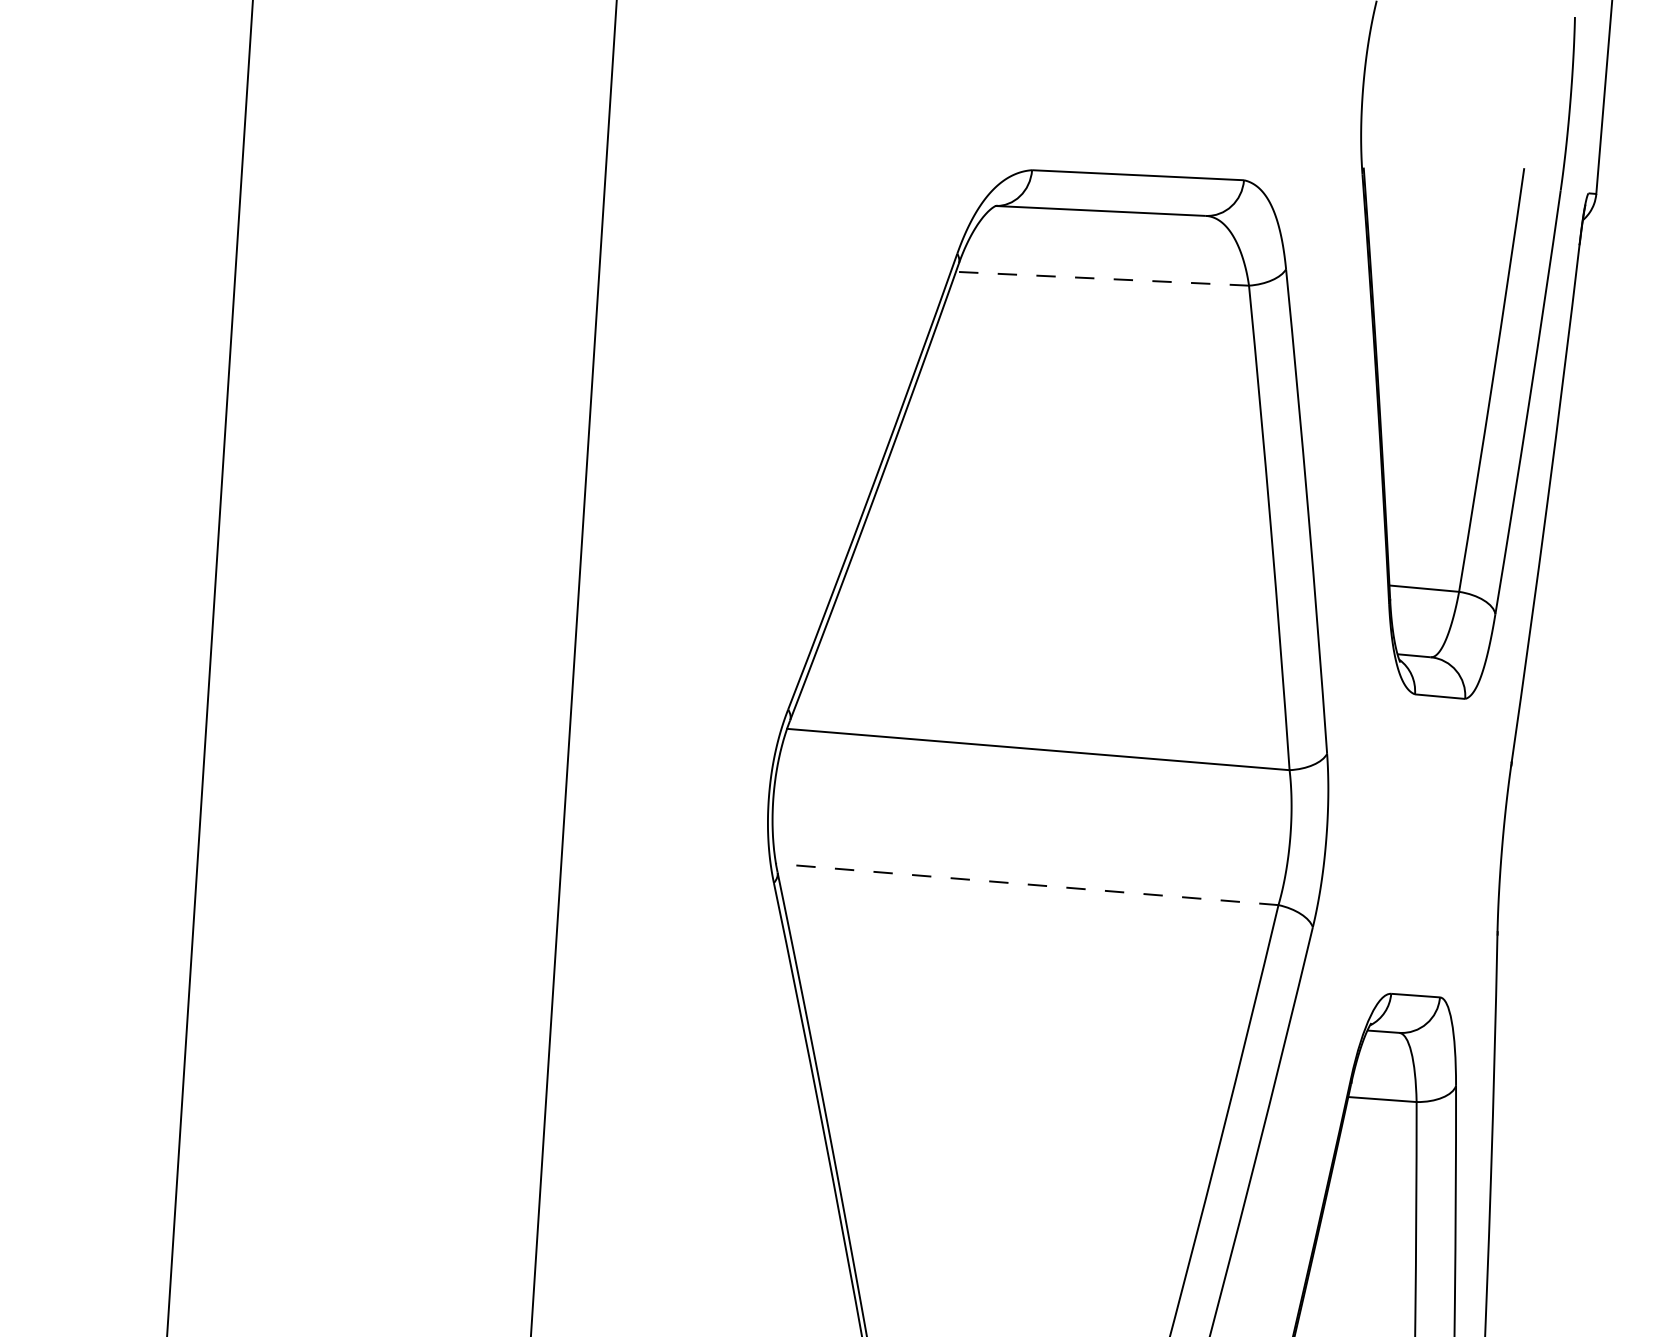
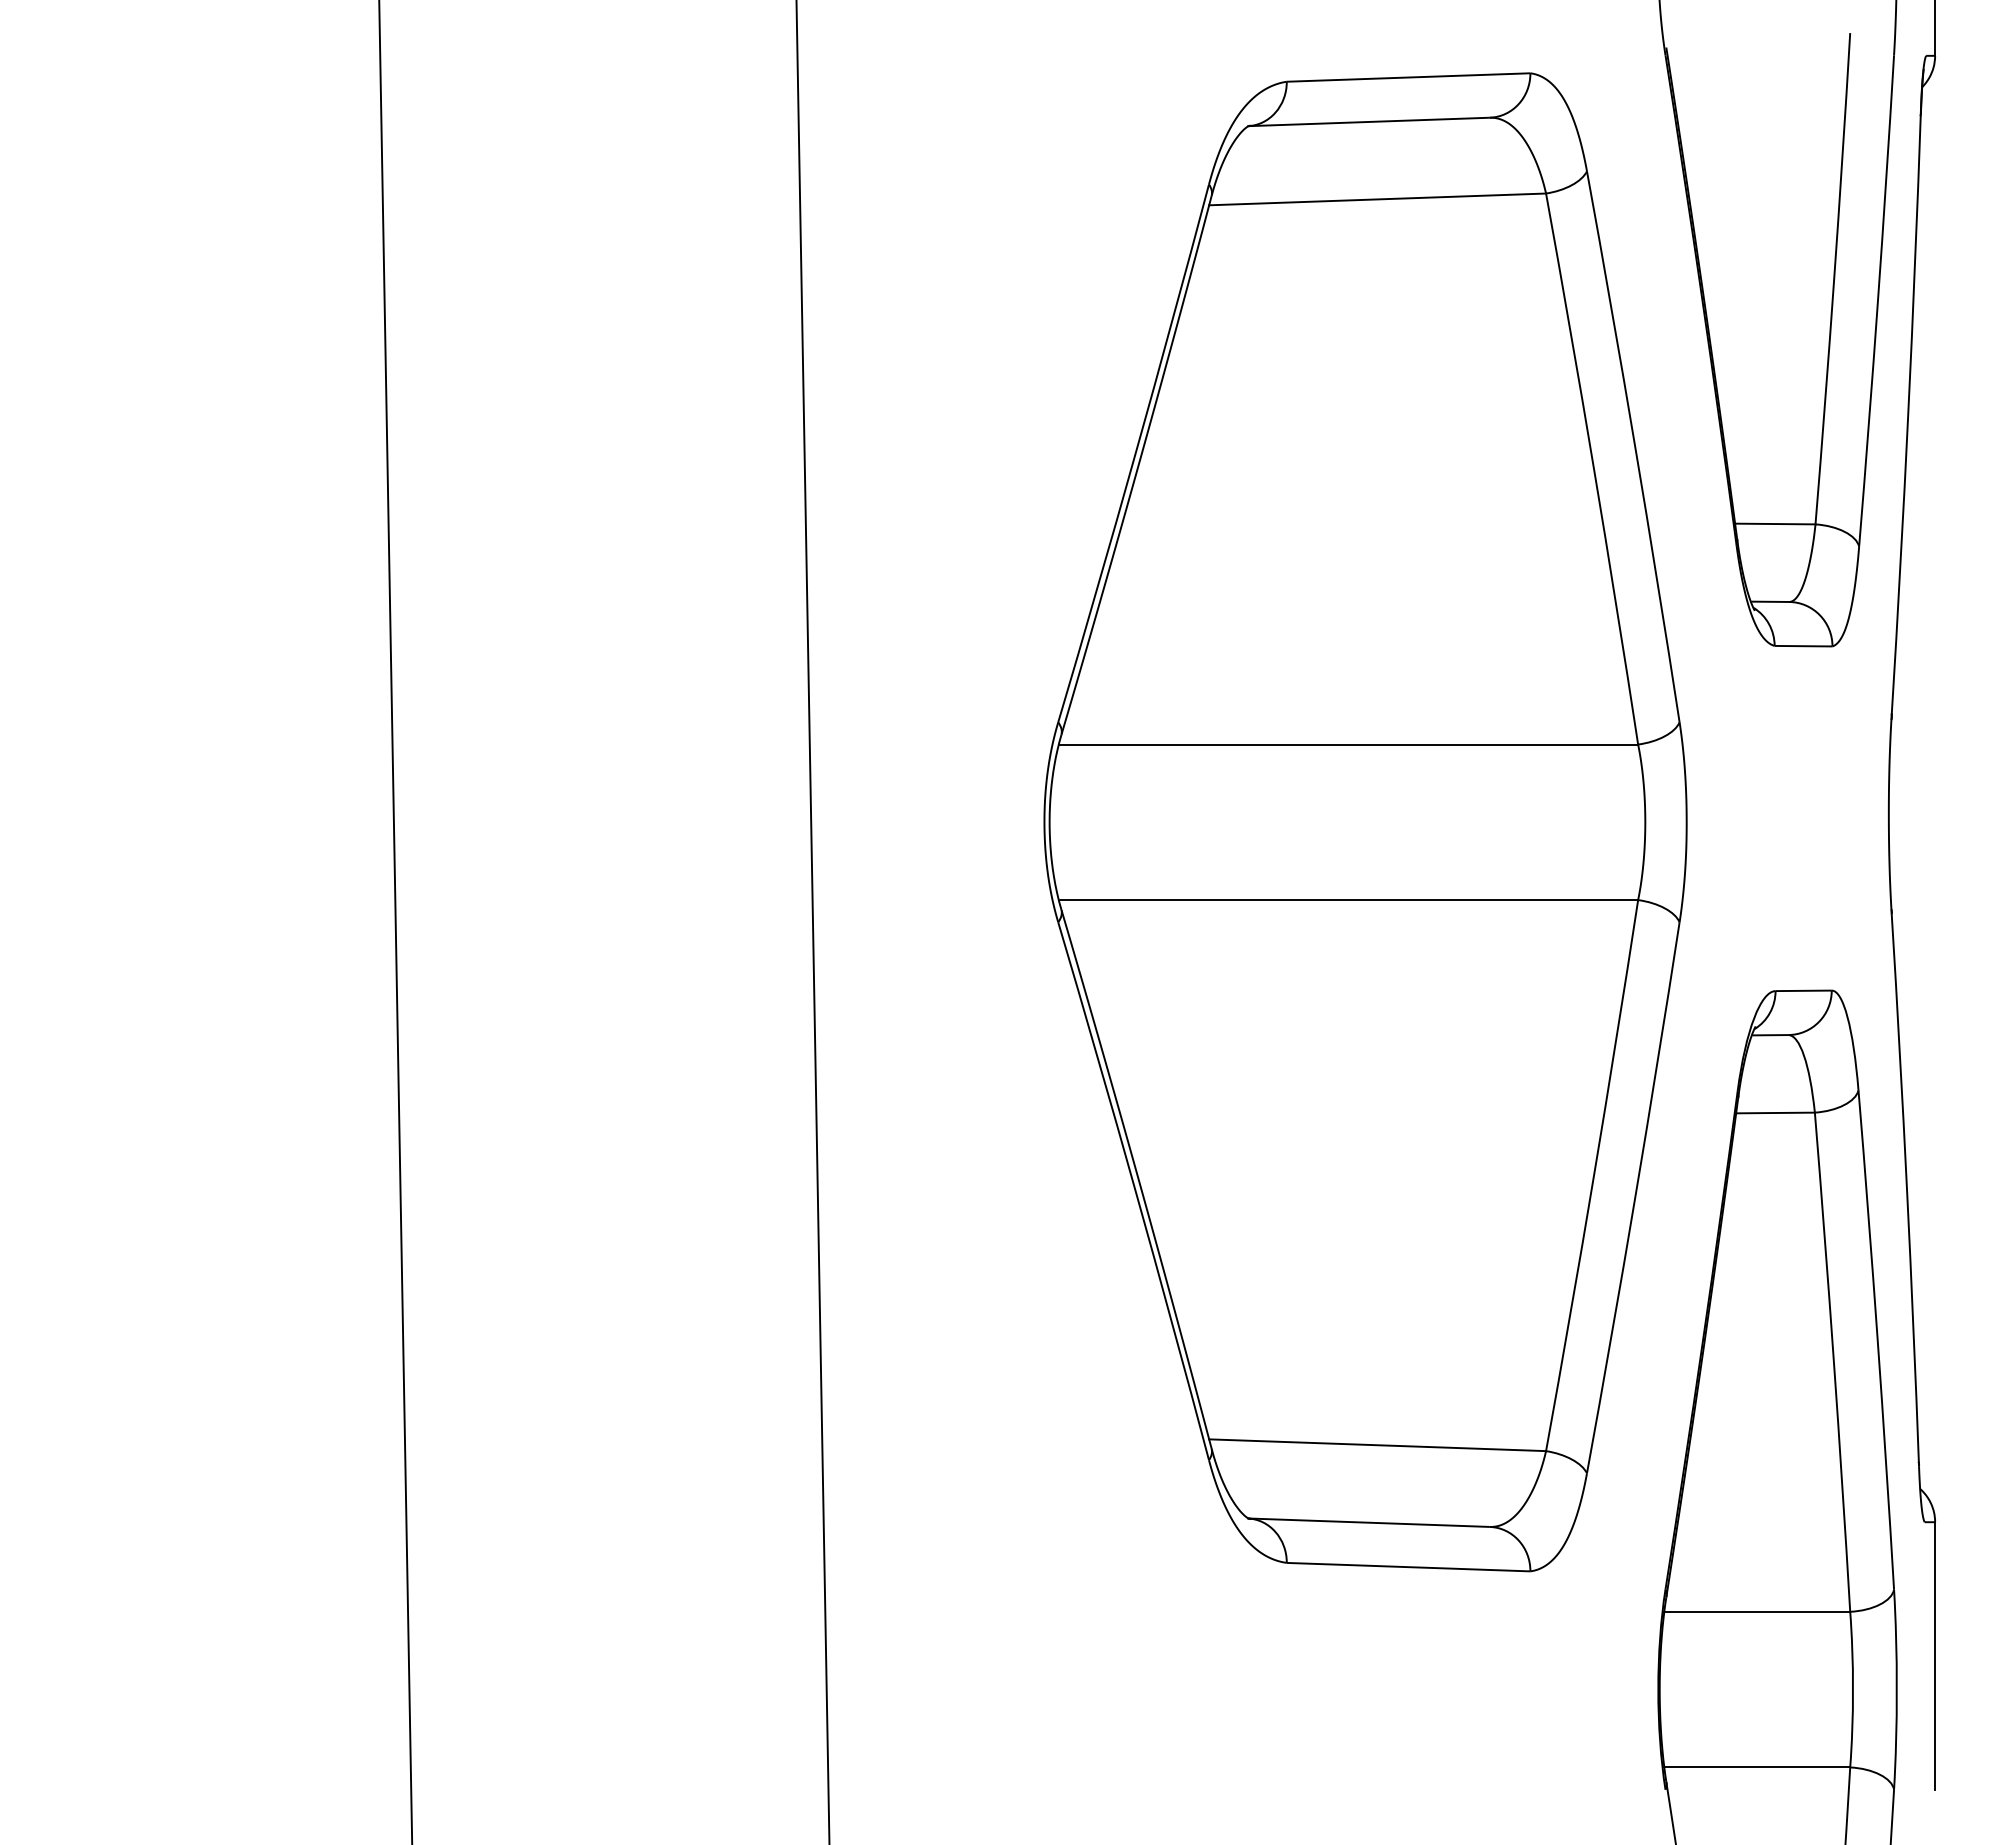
line: (1102, 278) -> (1377, 199), dashed -> solid
line: (1027, 884) -> (1348, 900), dashed -> solid

